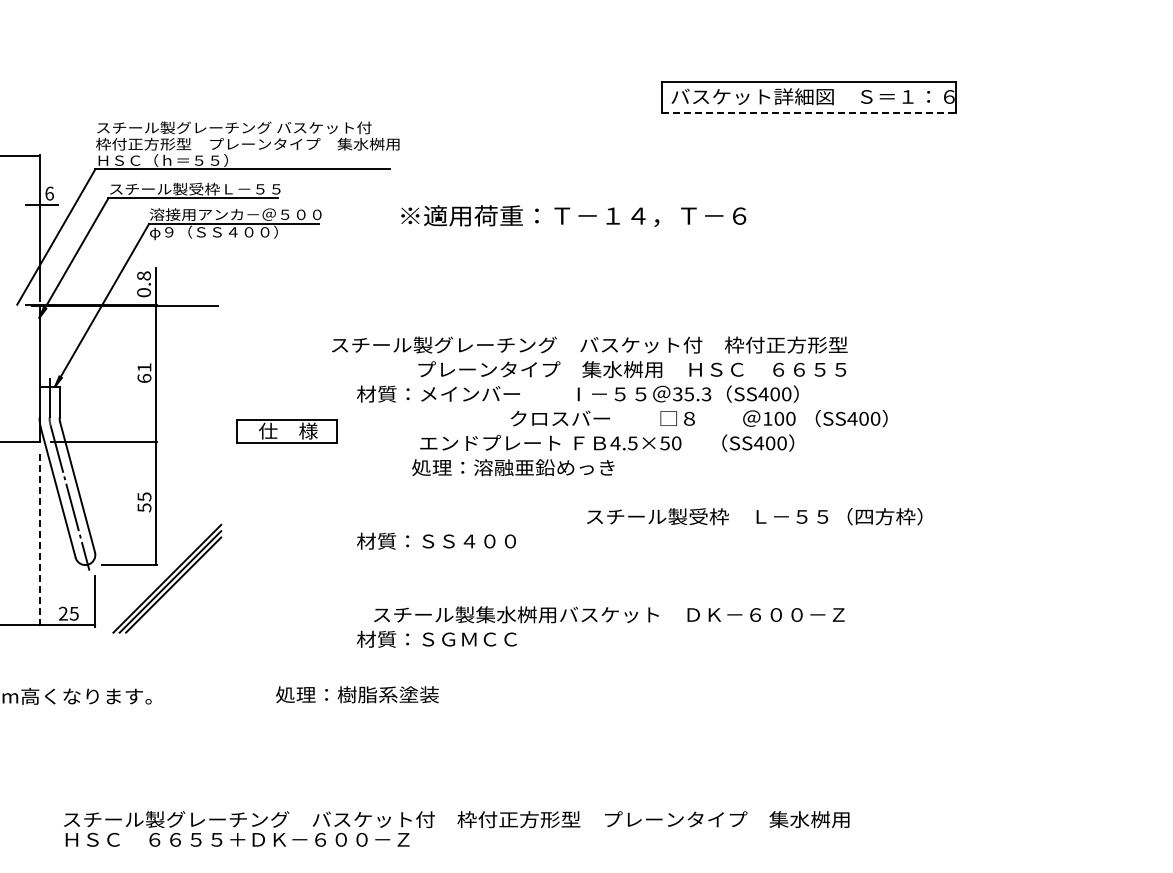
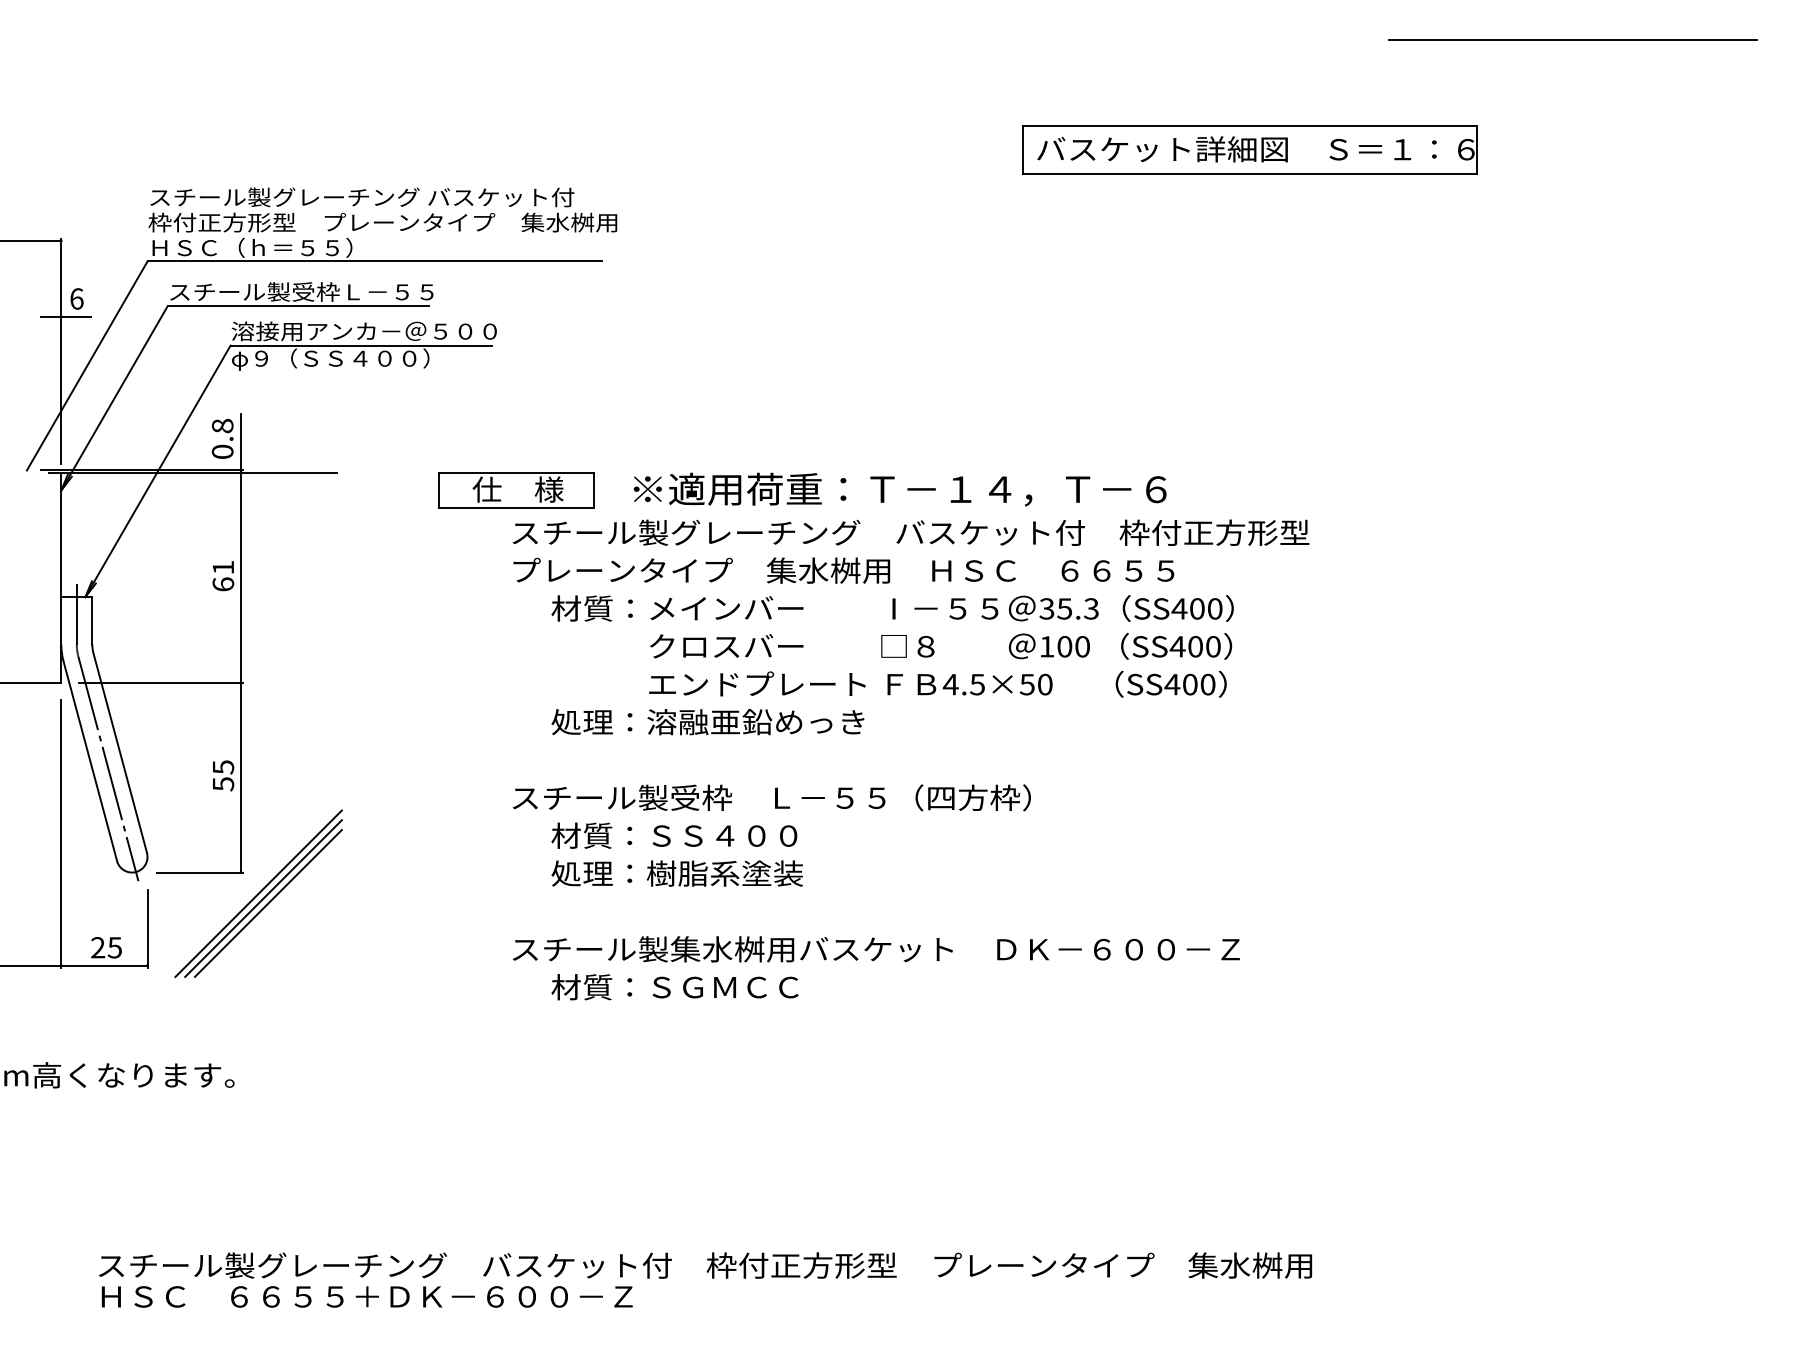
line: (1018, 26) -> (1573, 40), added
line: (809, 113) -> (1250, 175), dashed -> solid
text: (573, 215) -> (899, 488), moved
text: (632, 369) -> (844, 570), moved
text: (698, 418) -> (939, 646), moved
part: (286, 431) -> (515, 490), moved
text: (513, 467) -> (708, 721), moved
text: (754, 516) -> (771, 797), moved
line: (39, 540) -> (61, 834), dashed -> solid
text: (609, 614) -> (876, 948), moved
text: (357, 694) -> (677, 873), moved

